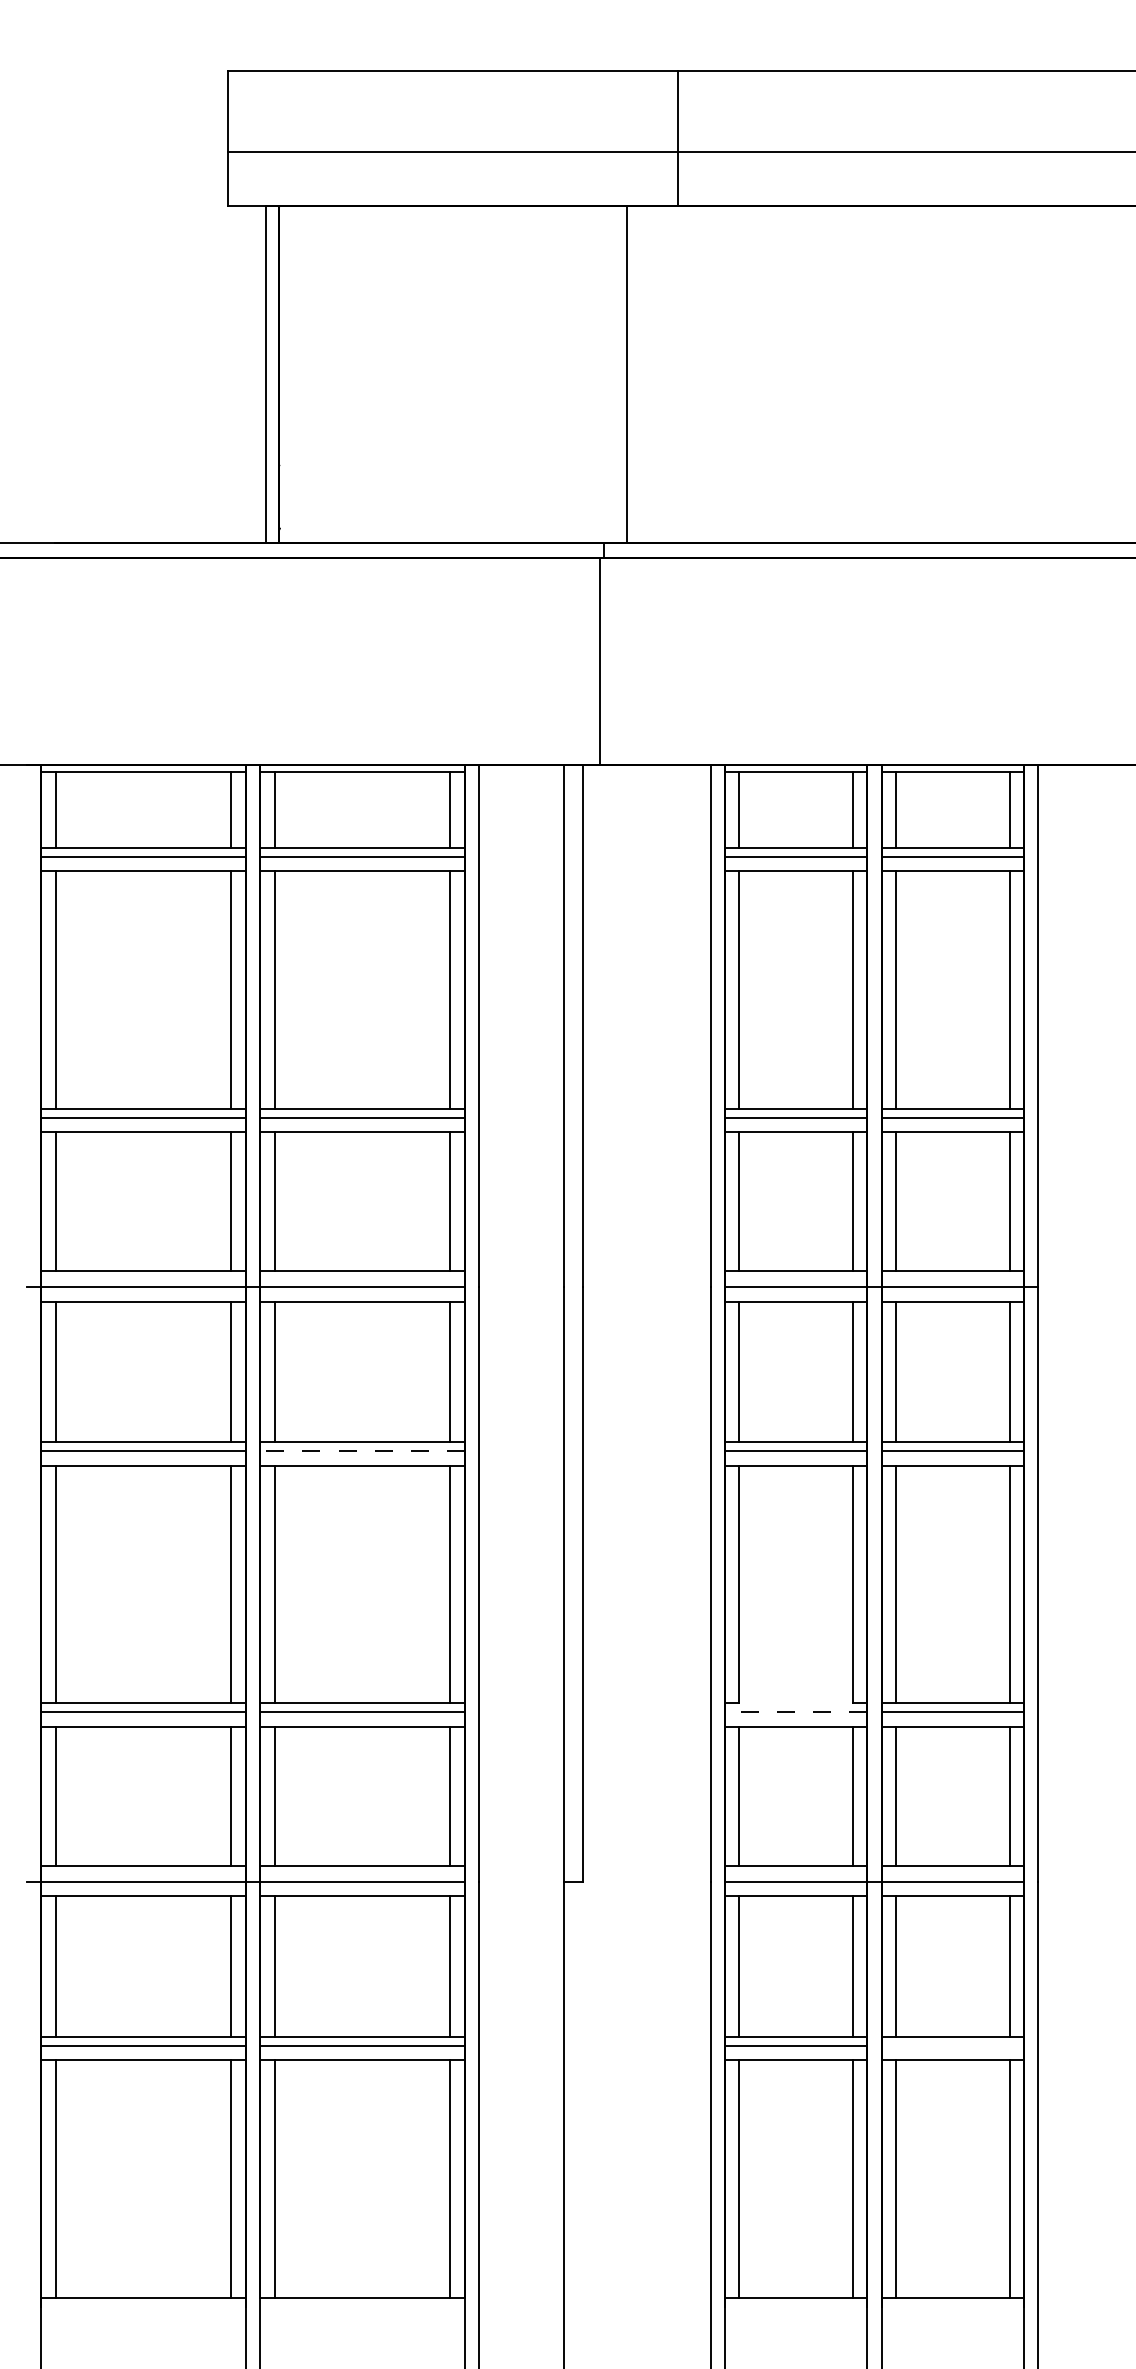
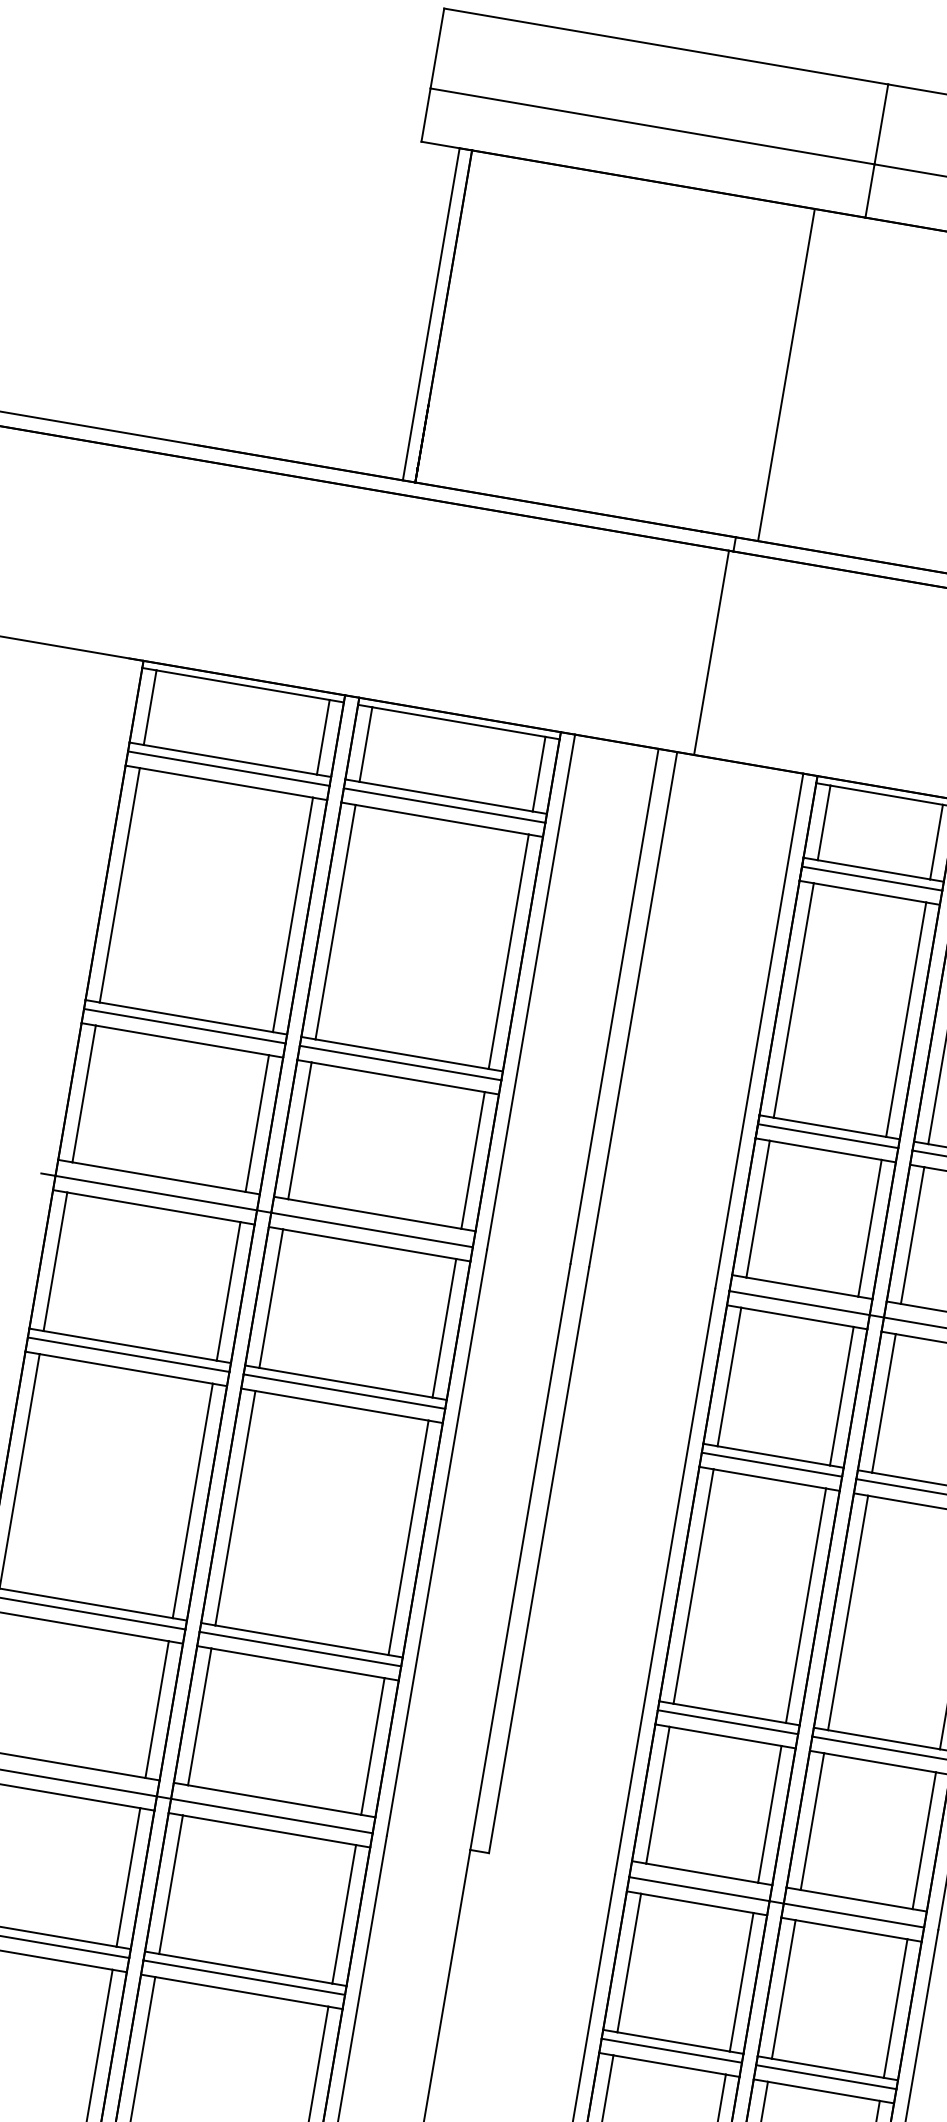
line: (361, 1451) -> (343, 1391), dashed -> solid
line: (796, 1703) -> (729, 1713), added
line: (795, 1712) -> (727, 1722), dashed -> solid
line: (952, 2045) -> (826, 2076), added

